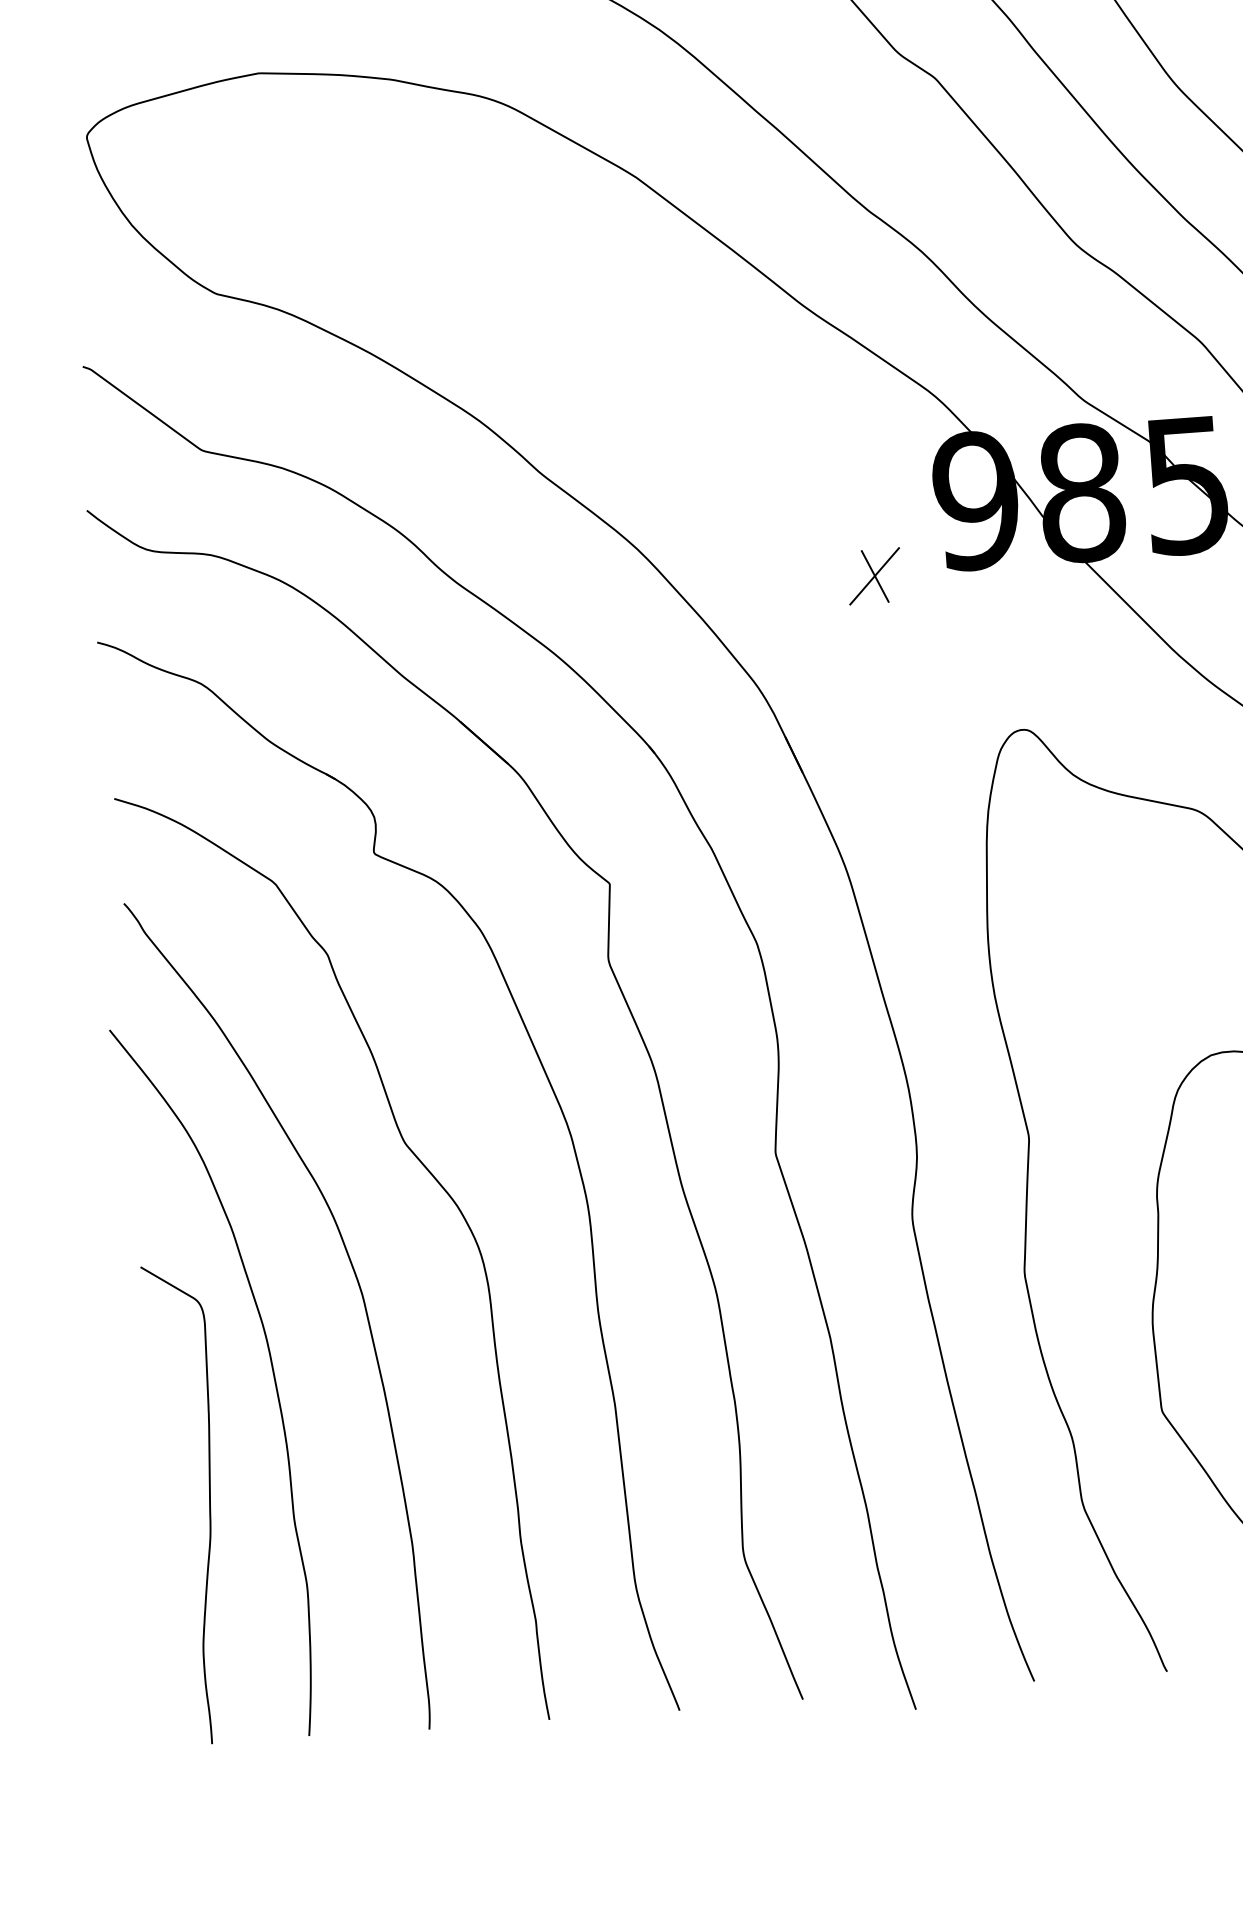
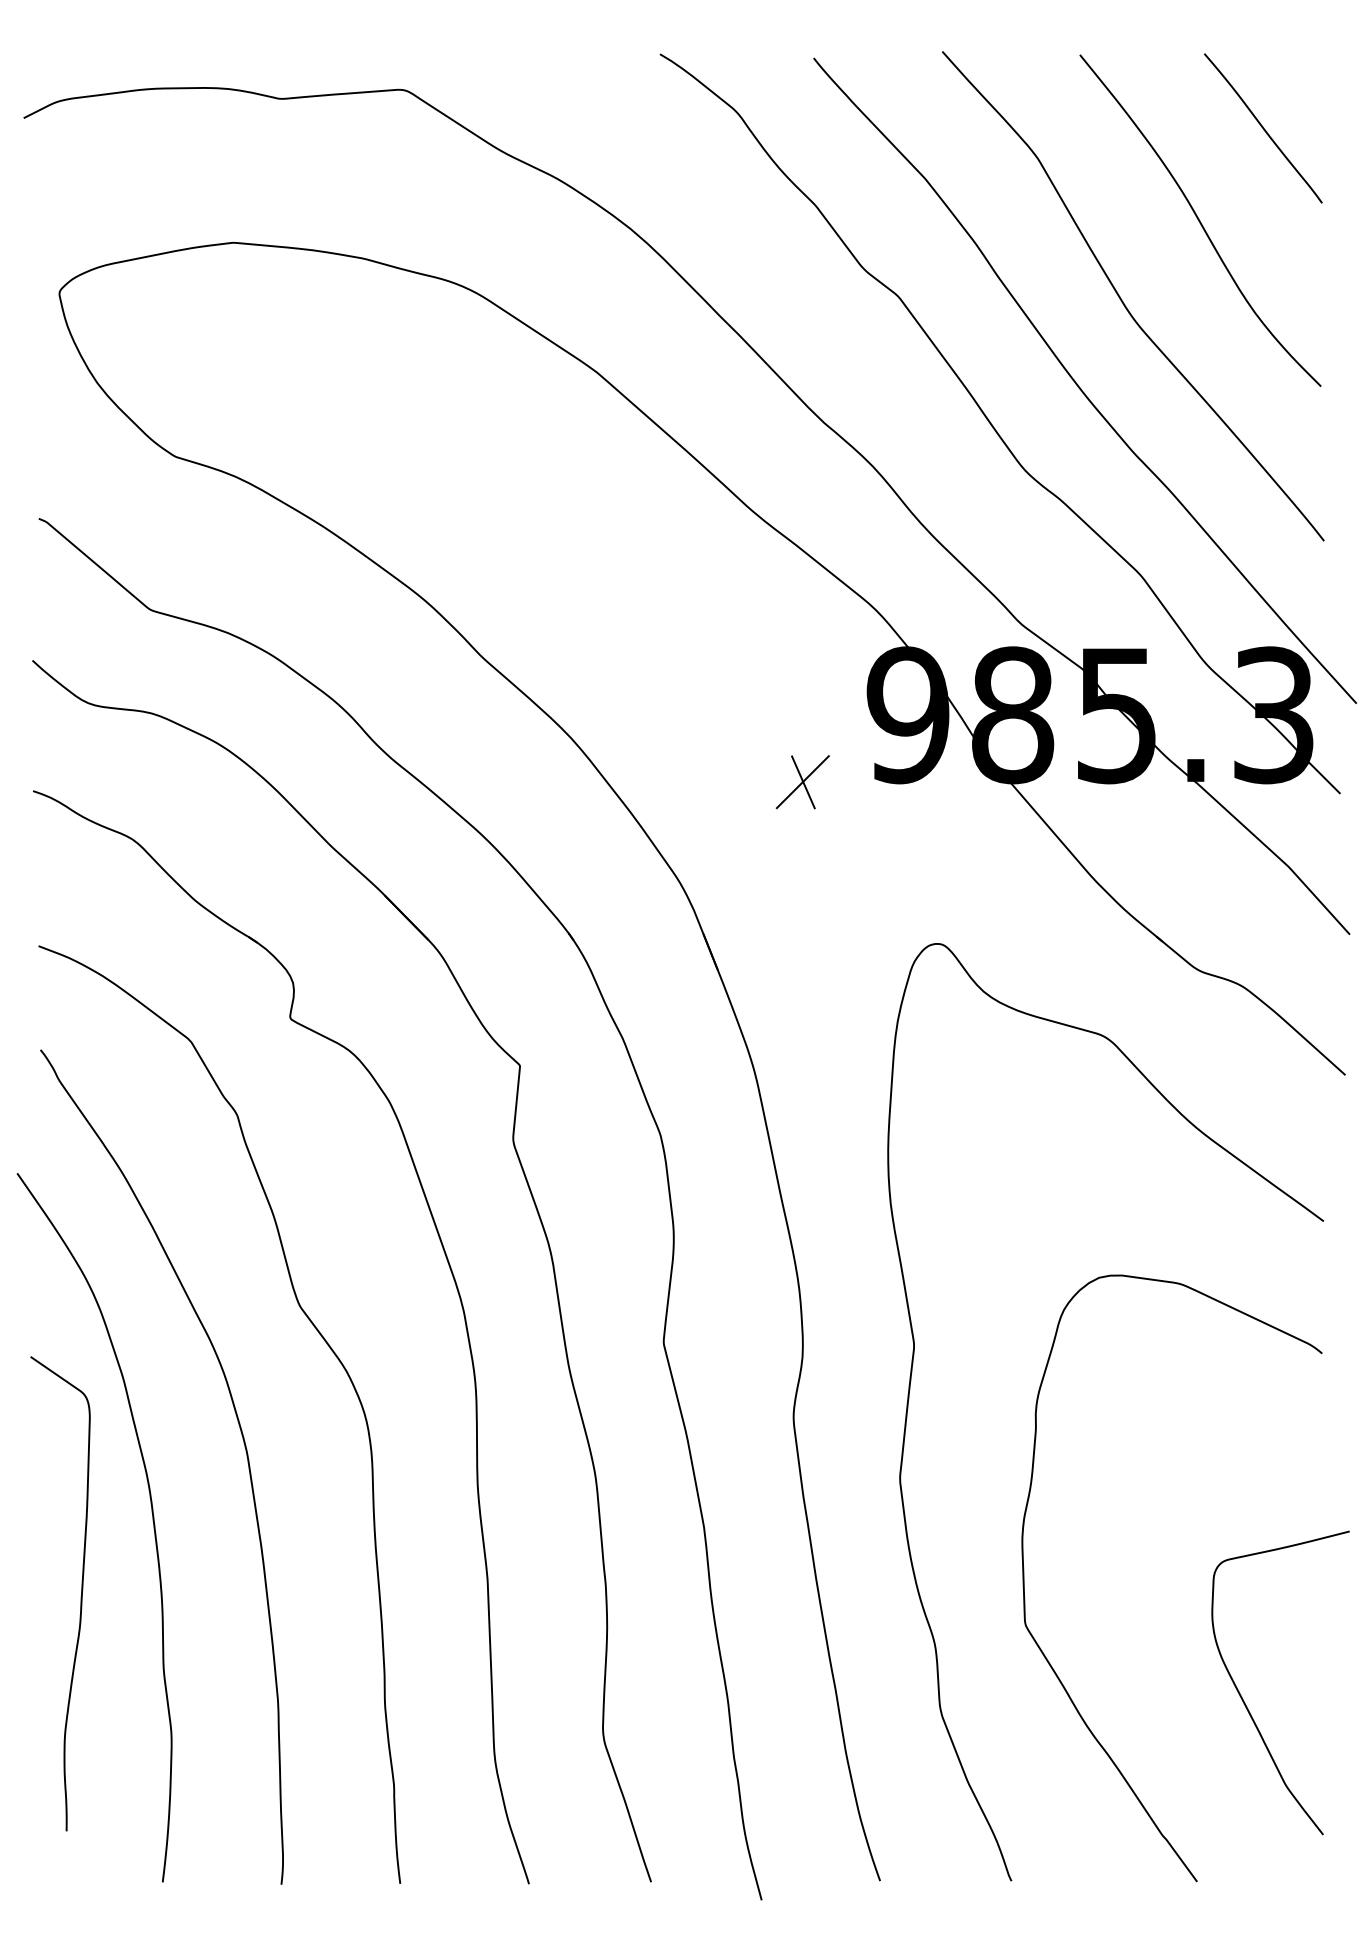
curve: (208, 1505) -> (80, 1596), moved

